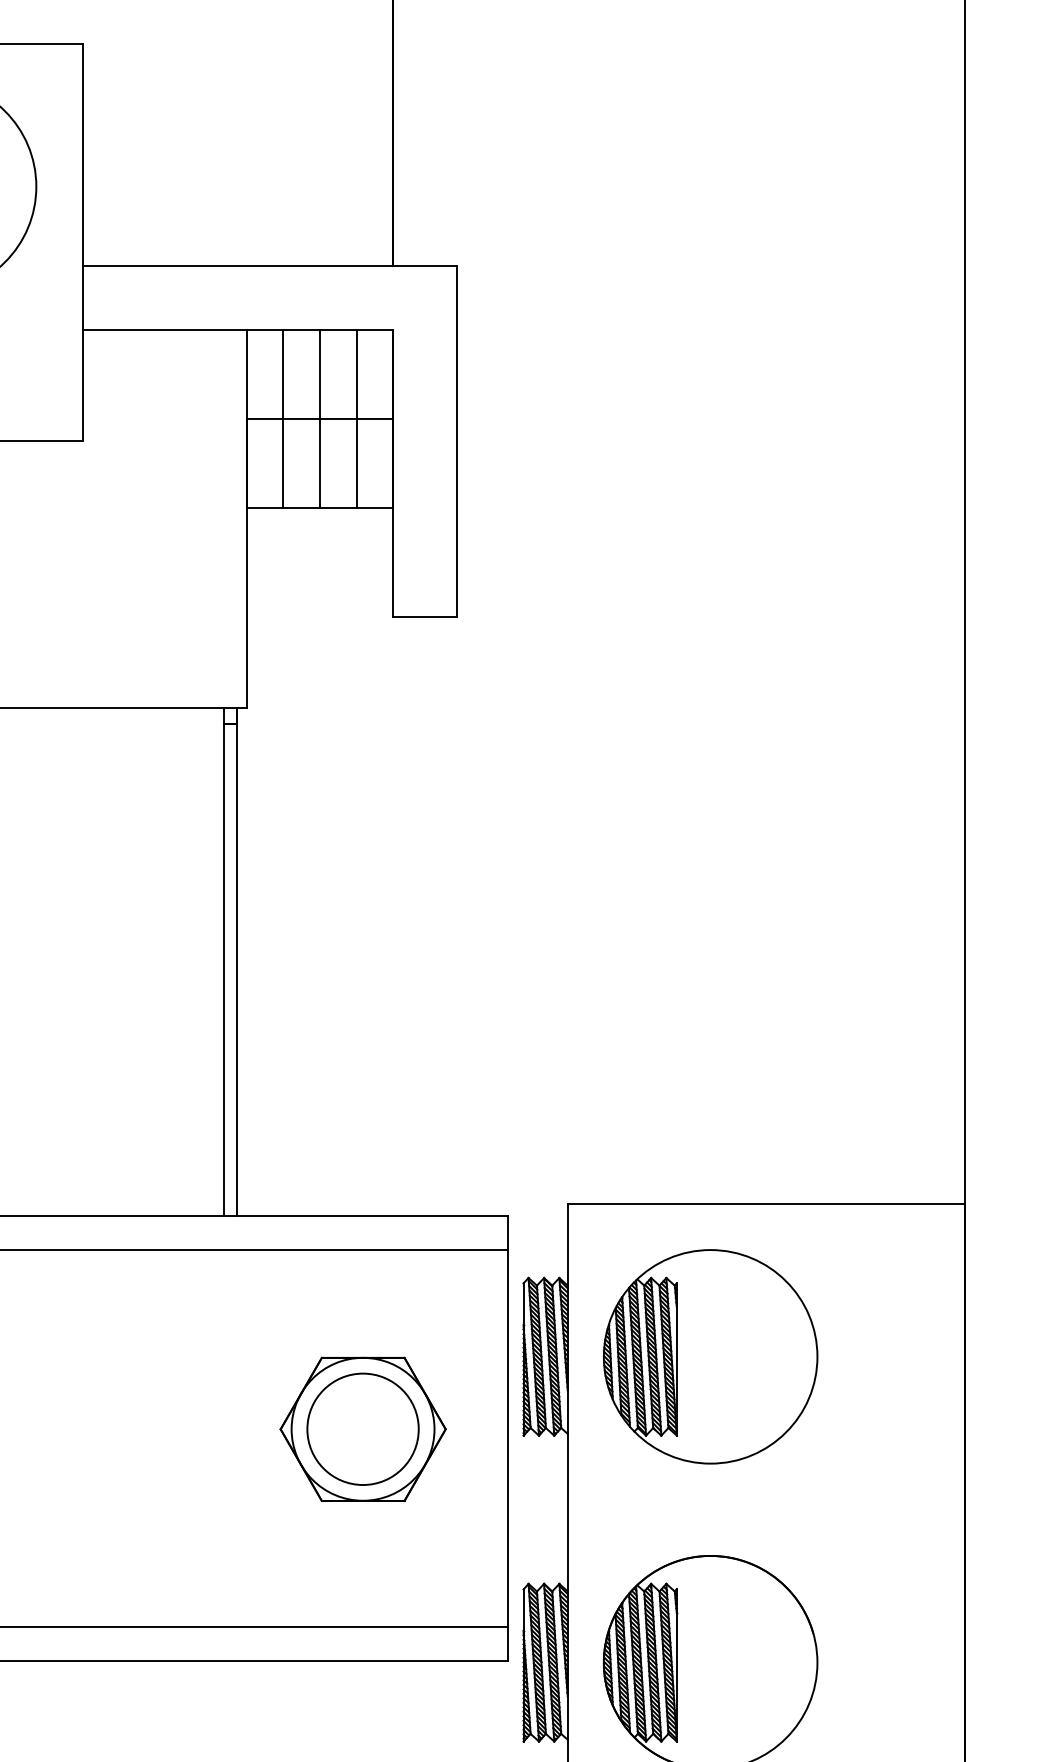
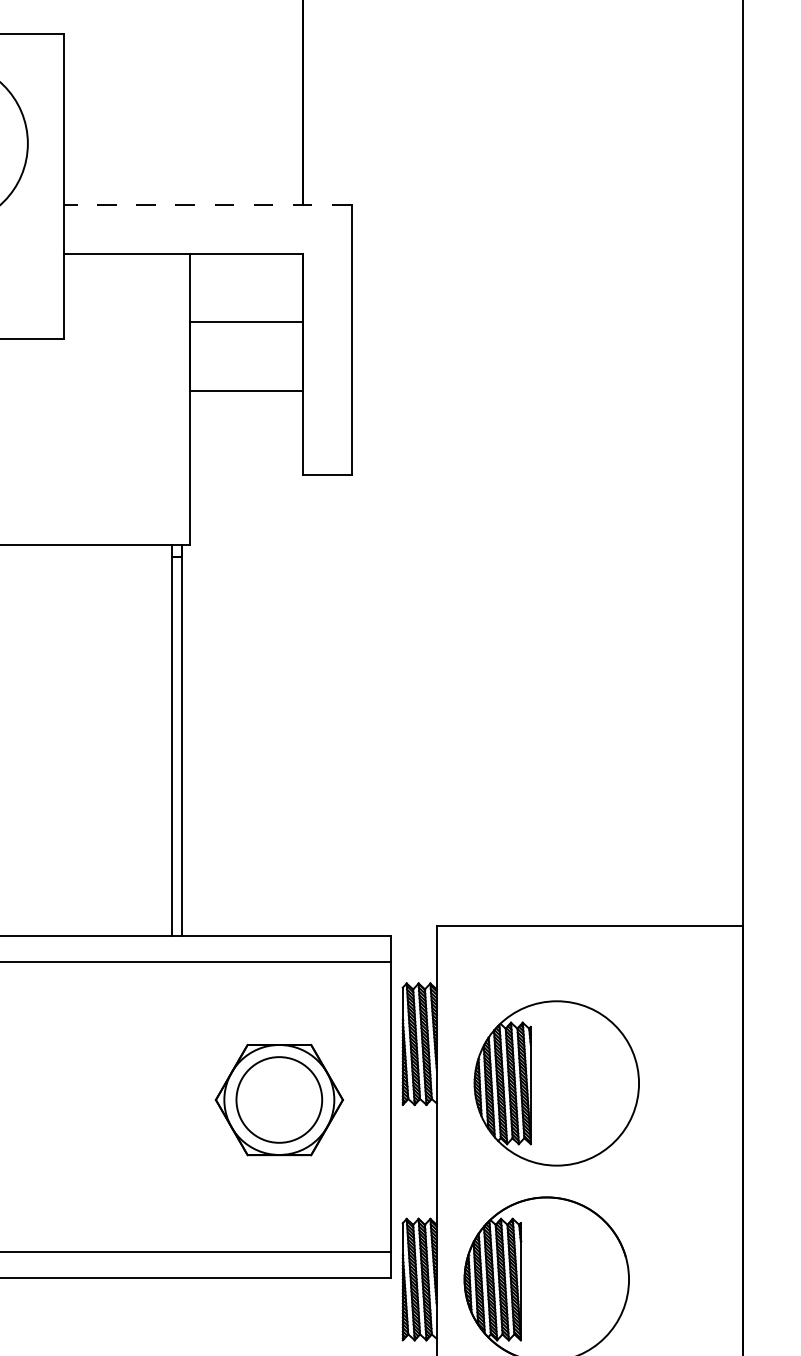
line: (269, 266) -> (207, 205), solid -> dashed
line: (283, 418) -> (218, 322), removed
line: (320, 418) -> (246, 322), removed
line: (356, 418) -> (274, 322), removed
part: (710, 1356) -> (556, 1083), moved

